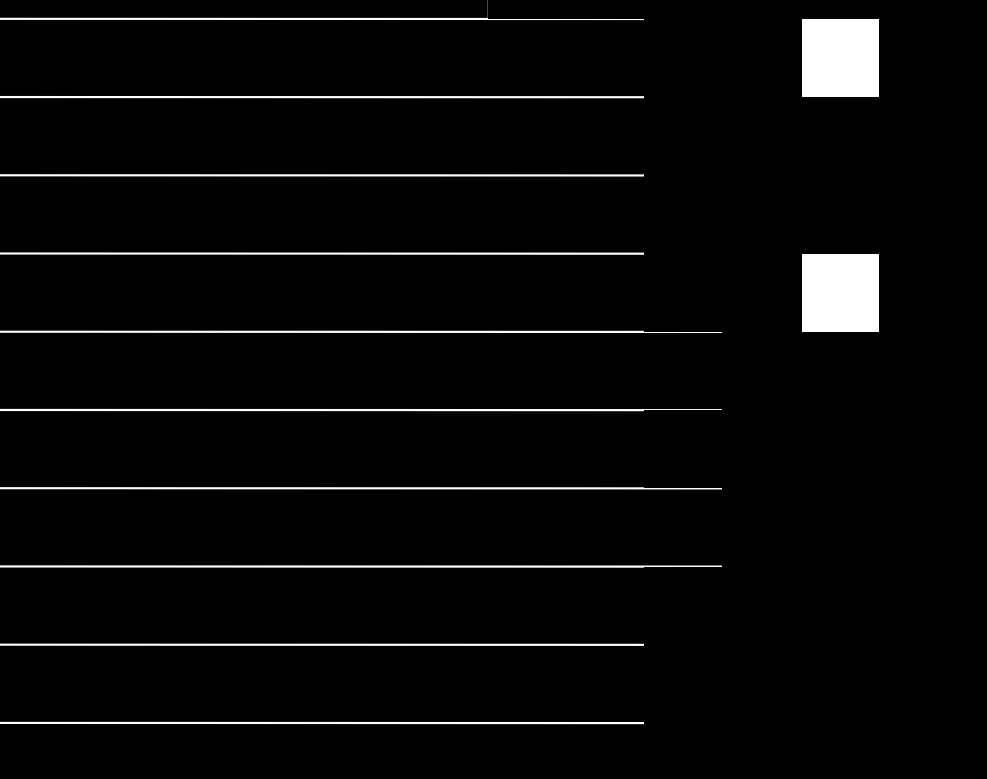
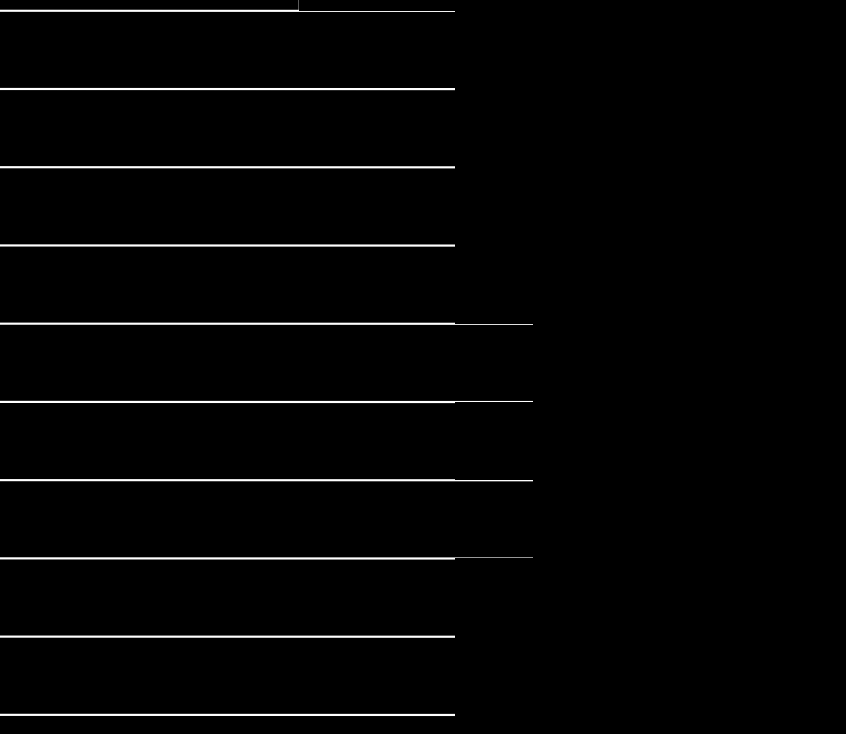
fill: (839, 58) -> (650, 50), added
fill: (839, 292) -> (650, 284), added

